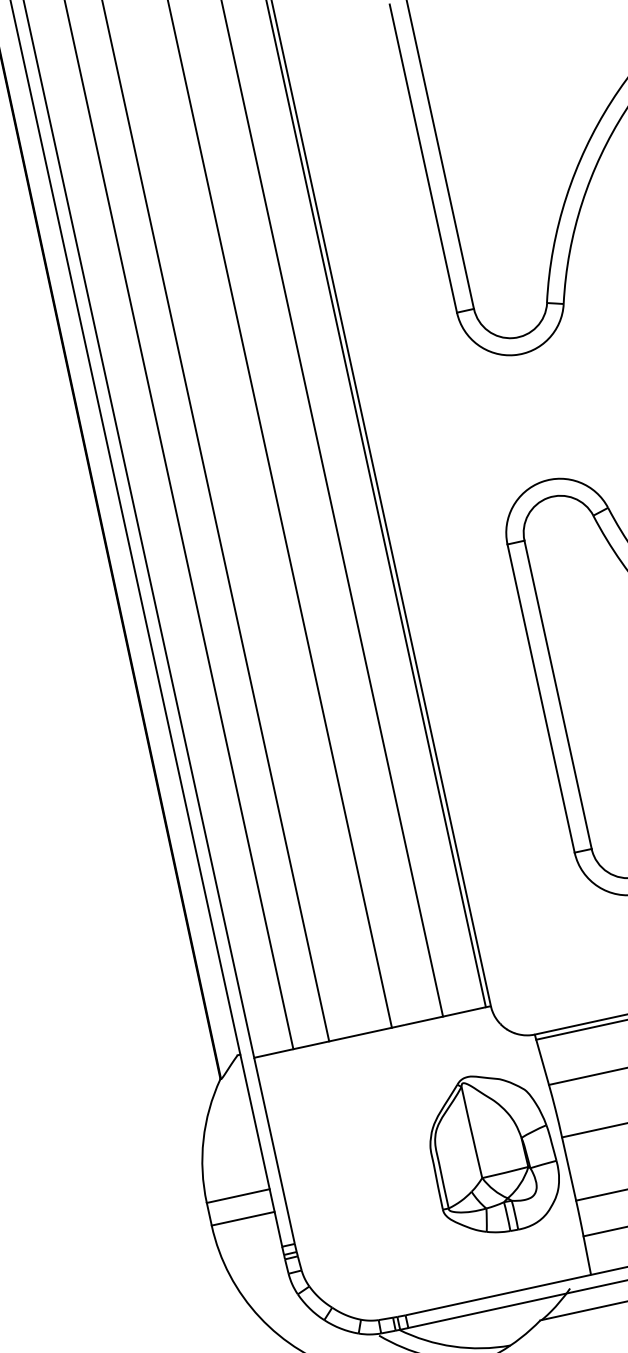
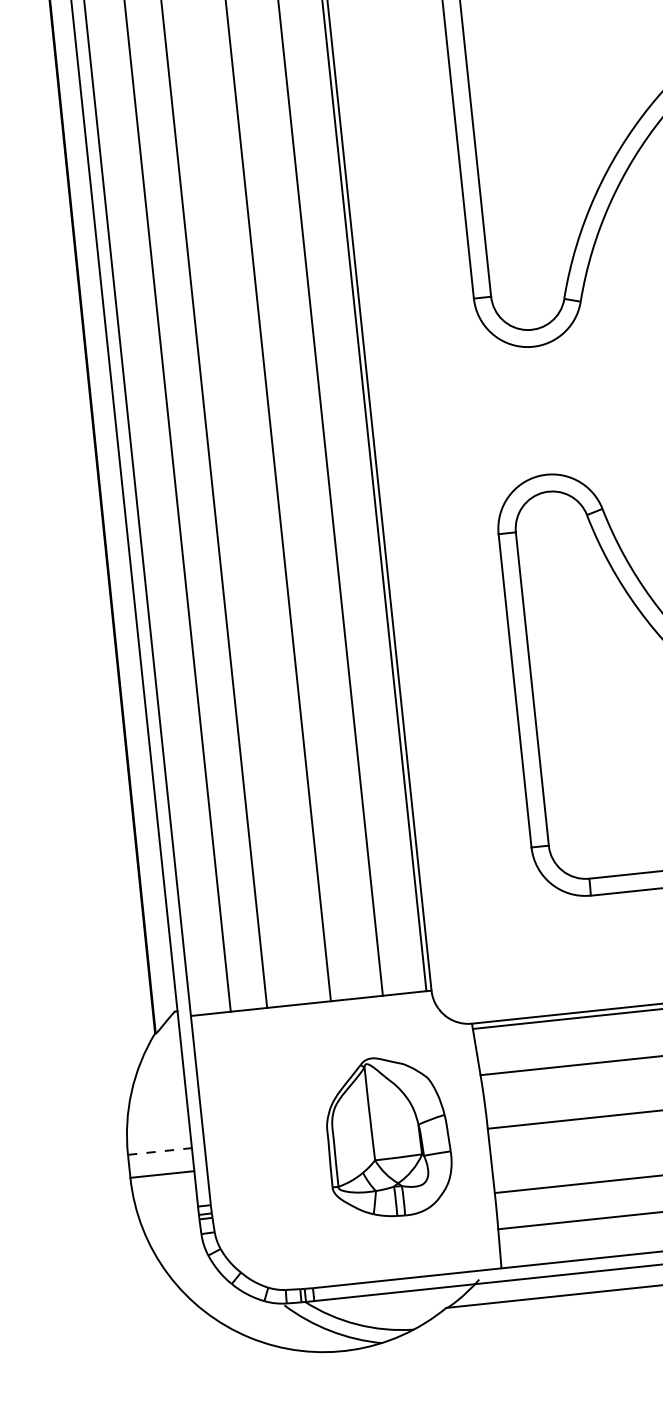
part: (494, 1153) -> (389, 1137), moved
line: (238, 1196) -> (160, 1151), solid -> dashed

